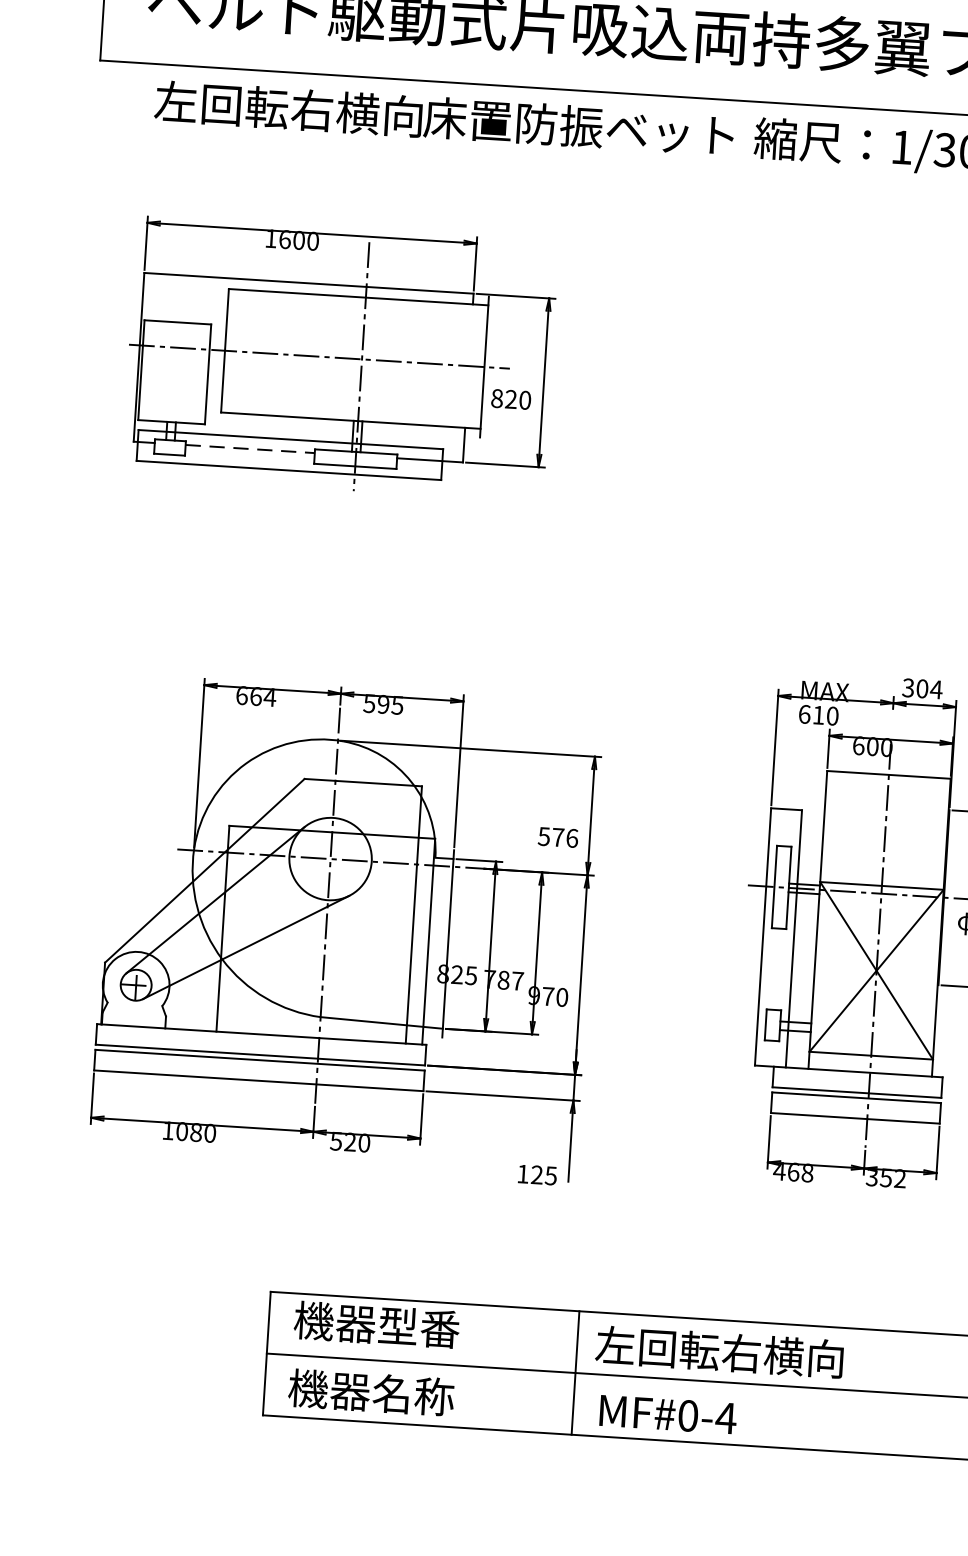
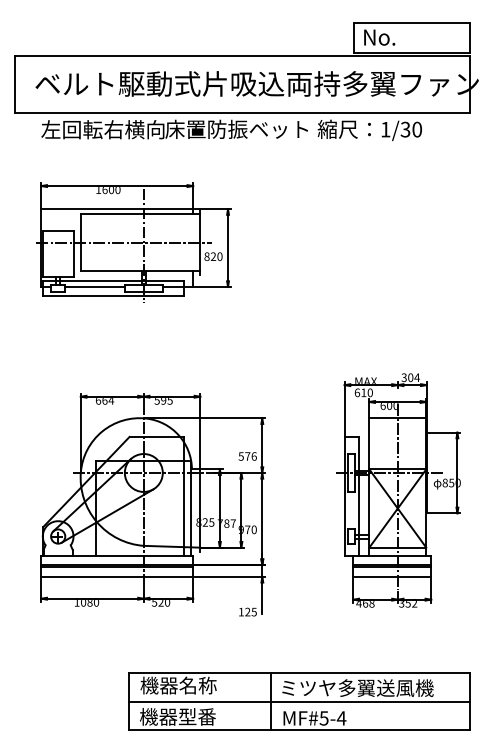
line: (251, 448) -> (95, 286), dashed -> solid
text: (417, 1327) -> (197, 685), 機器型番 -> 機器名称
text: (762, 1353) -> (356, 687), 左回転右横向 -> ミツヤ多翼送風機
text: (413, 1394) -> (197, 716), 機器名称 -> 機器型番
text: (686, 1416) -> (323, 718), MF#0-4 -> MF#5-4

